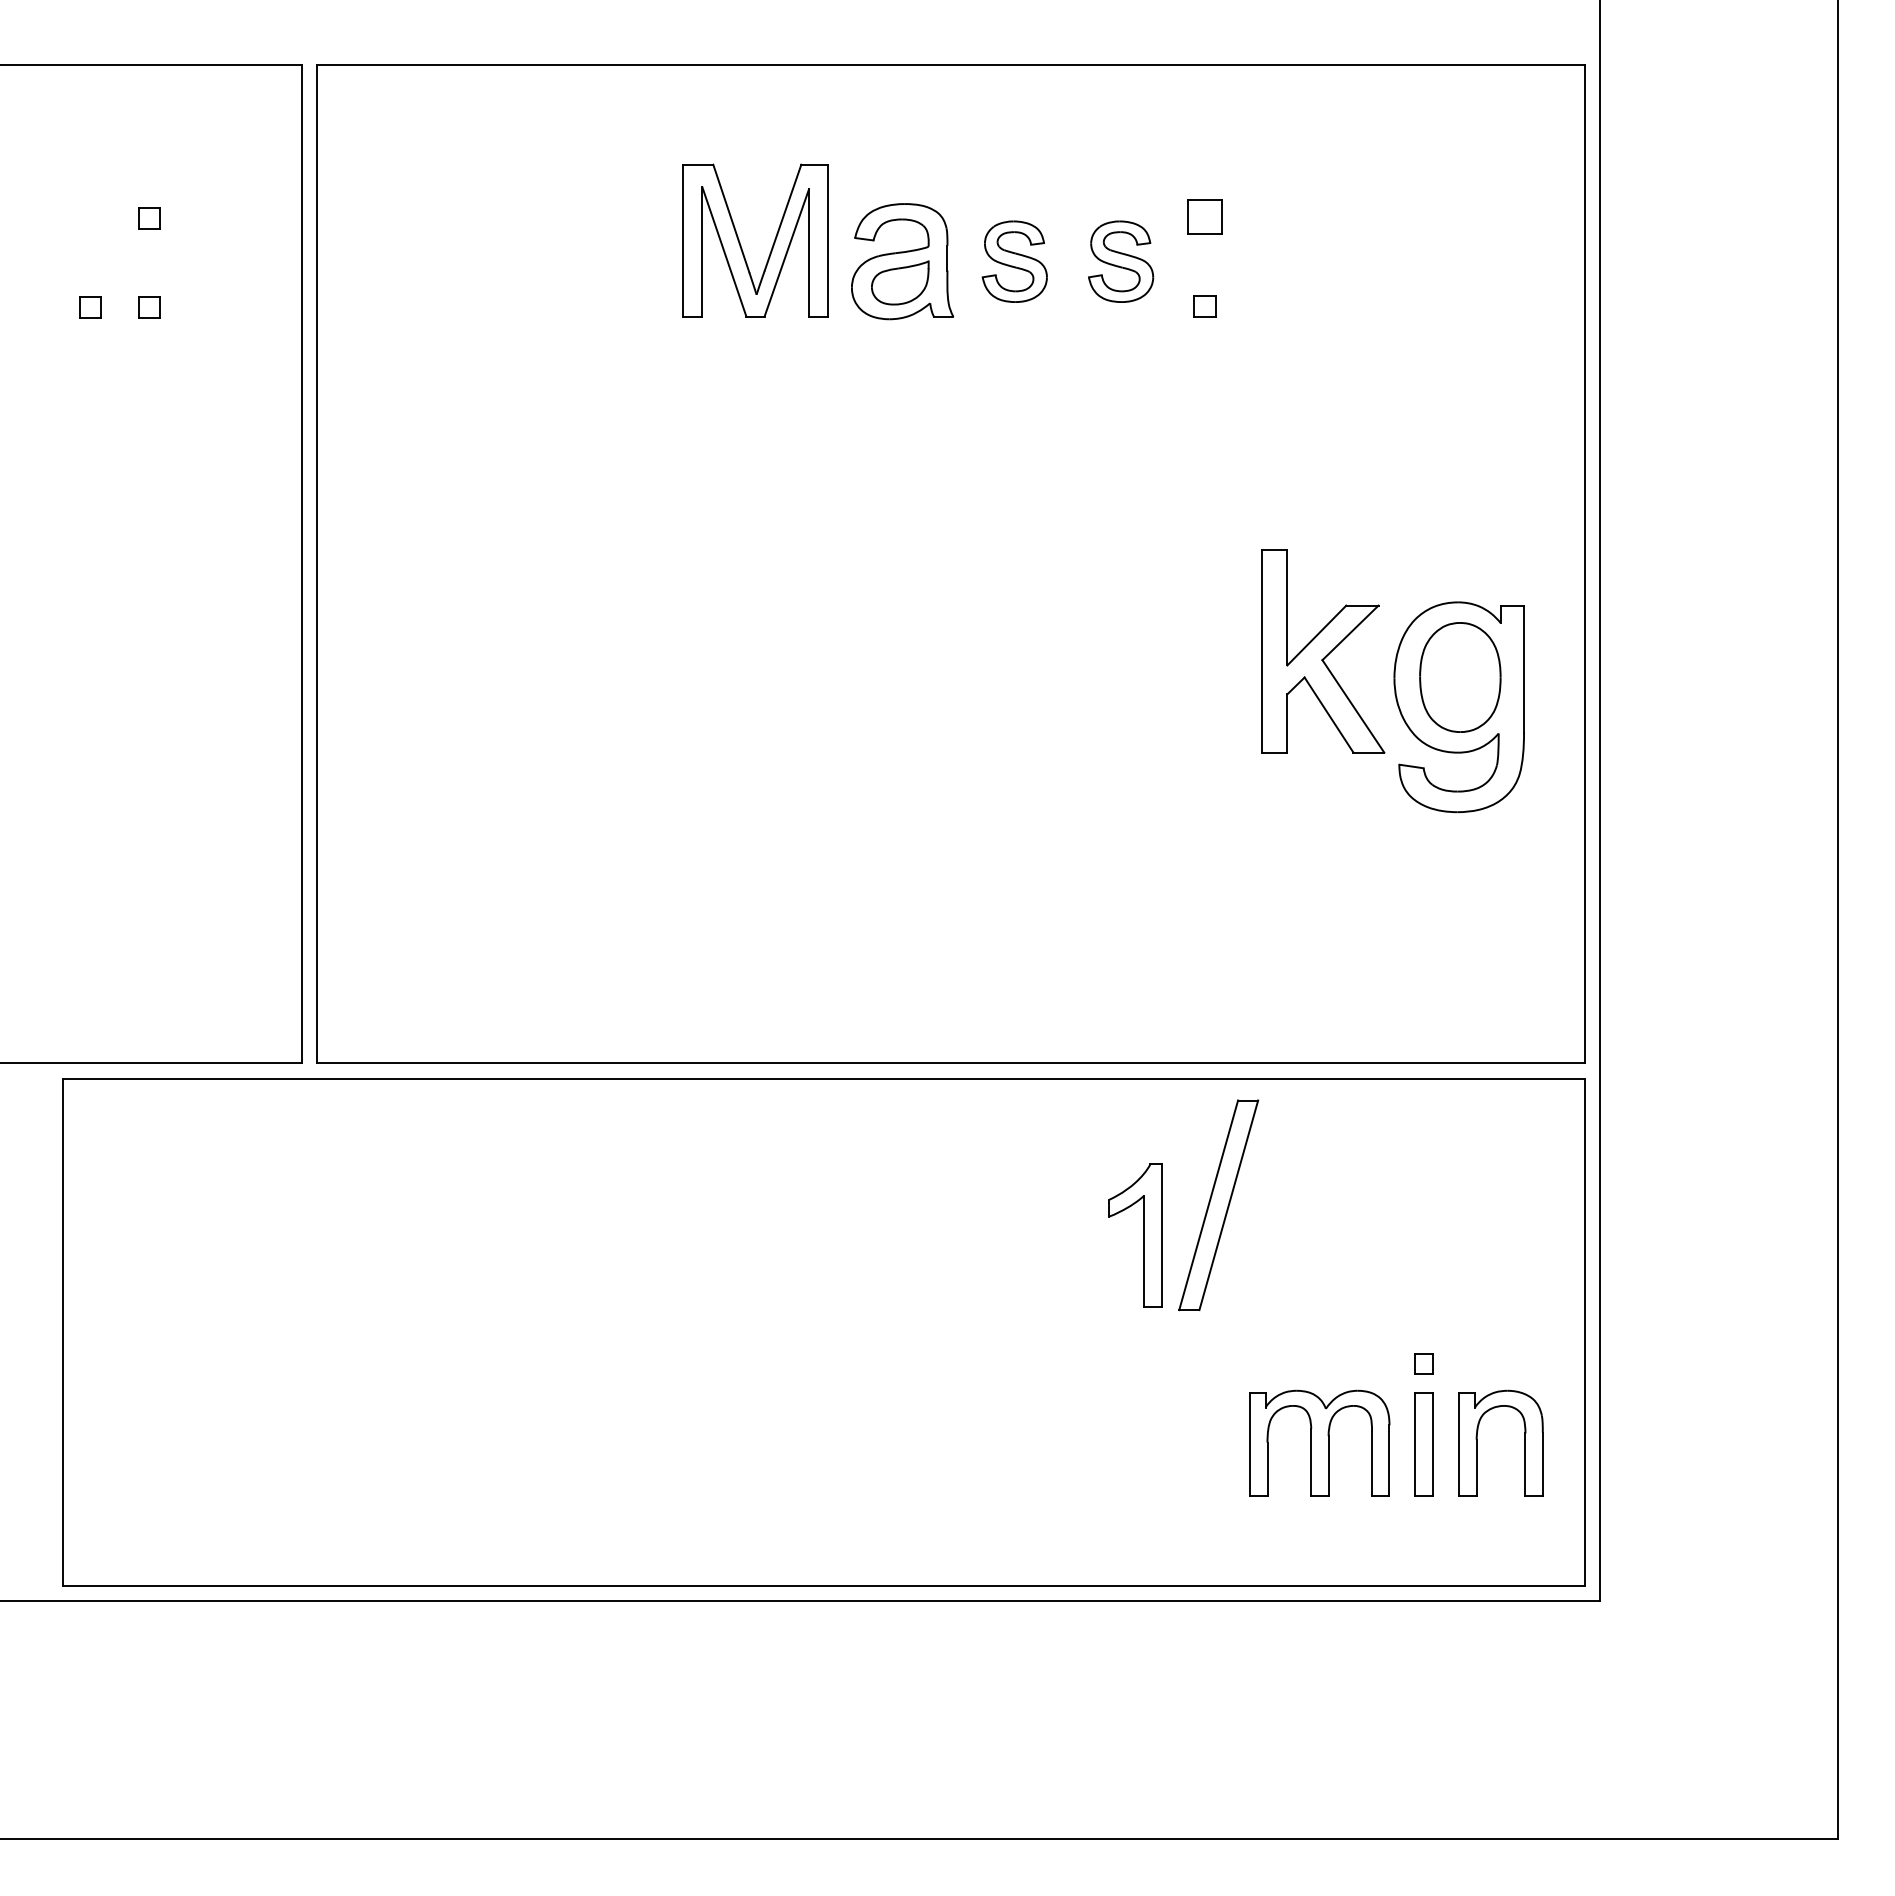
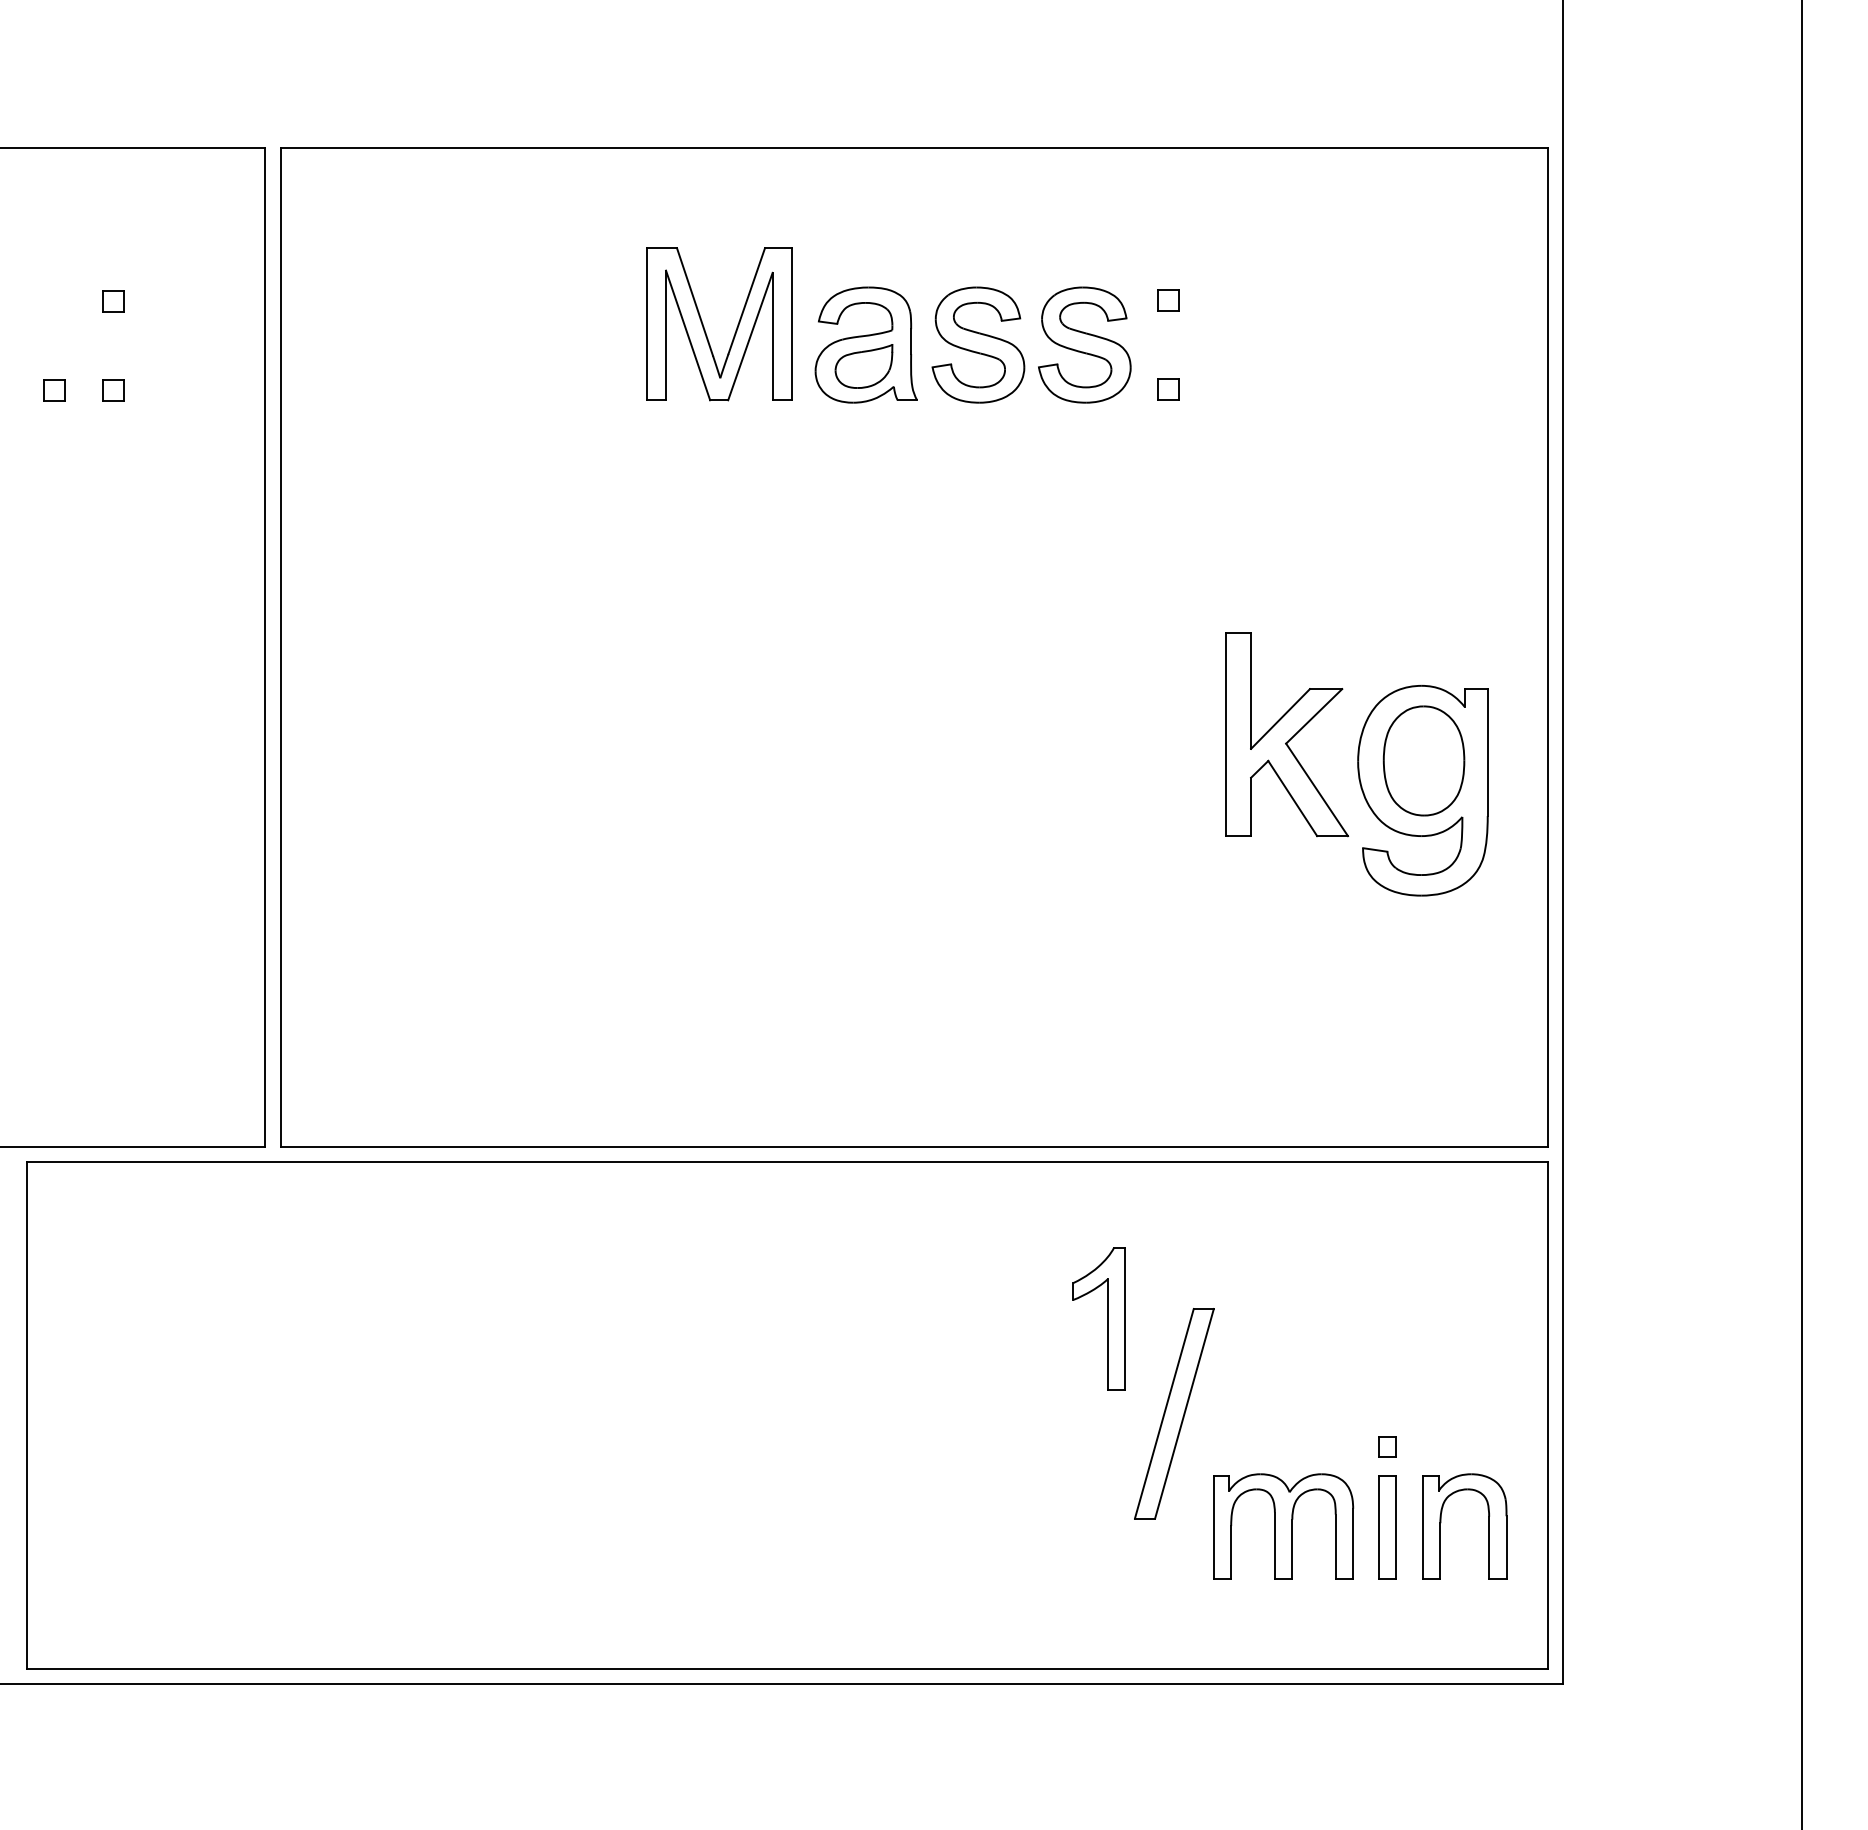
part: (1204, 216) -> (1168, 299), size x0.62
part: (1014, 261) -> (978, 344), size x1.43
part: (1120, 261) -> (1084, 344), size x1.43
part: (1218, 1205) -> (1174, 1413), moved

